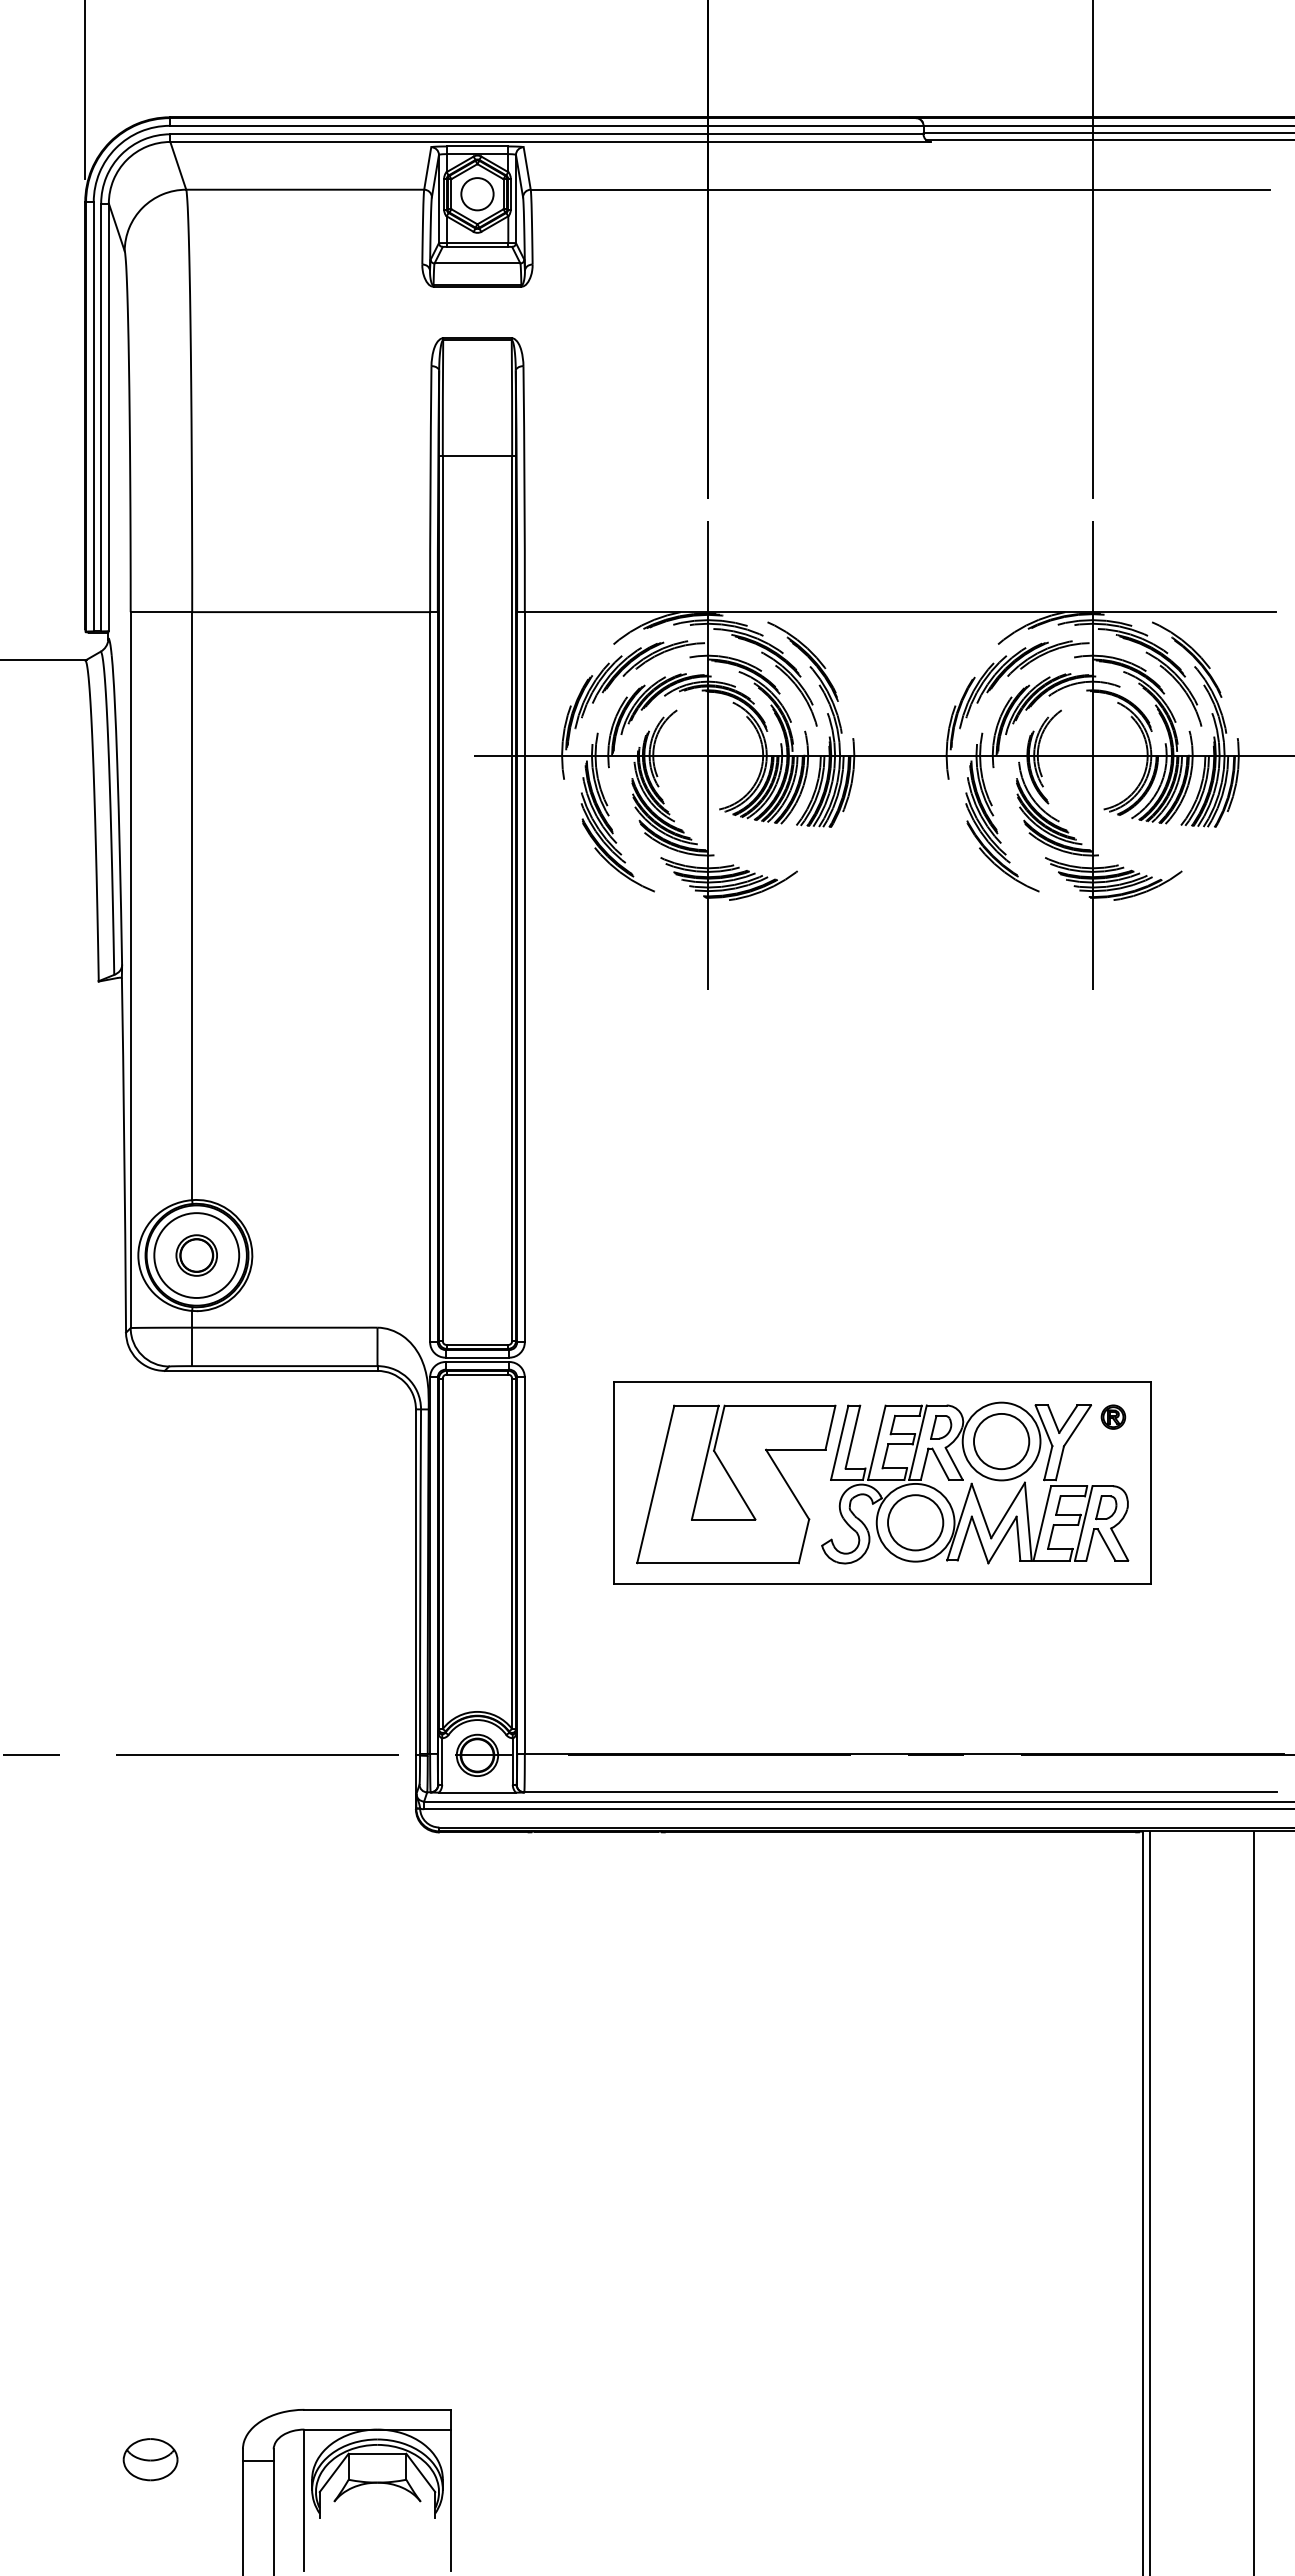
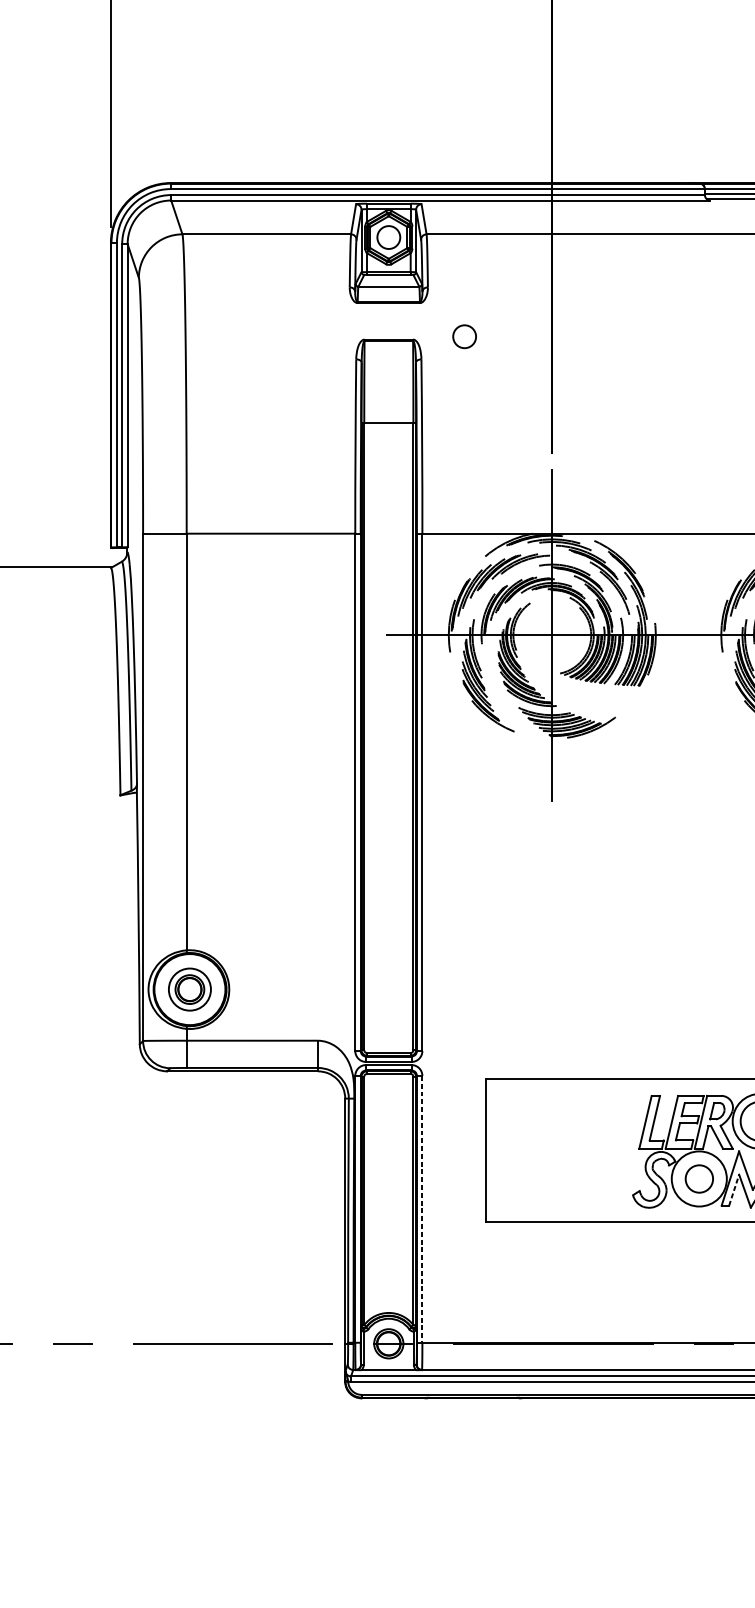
circle: (584, 334) -> (464, 336), added
circle: (196, 1255) -> (189, 989), size x0.7
part: (736, 1484) -> (572, 1151), removed
circle: (915, 1522) -> (699, 1178), size x0.7
line: (964, 1538) -> (733, 1190), solid -> dashed
line: (524, 1566) -> (422, 1209), solid -> dashed

